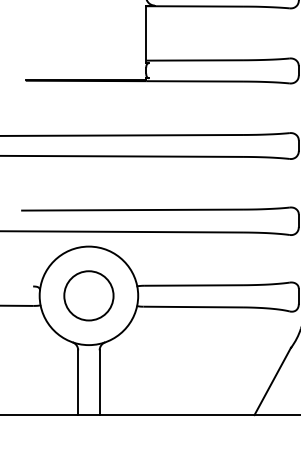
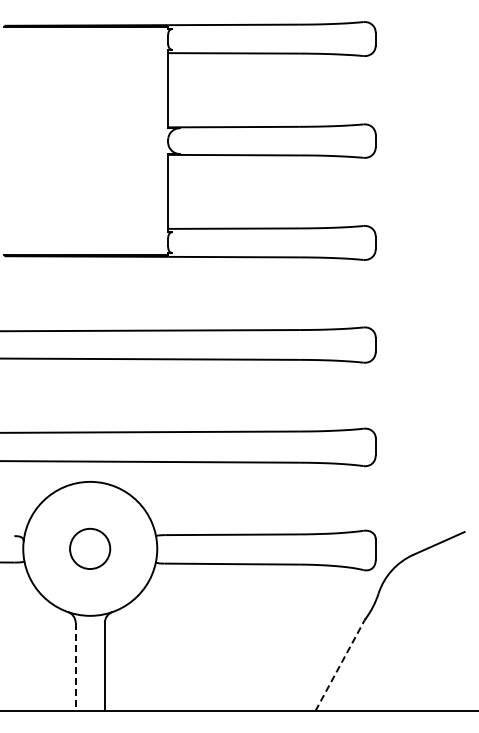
circle: (88, 295) -> (89, 548), size x0.6
line: (272, 381) -> (340, 665), solid -> dashed
line: (78, 383) -> (75, 667), solid -> dashed

